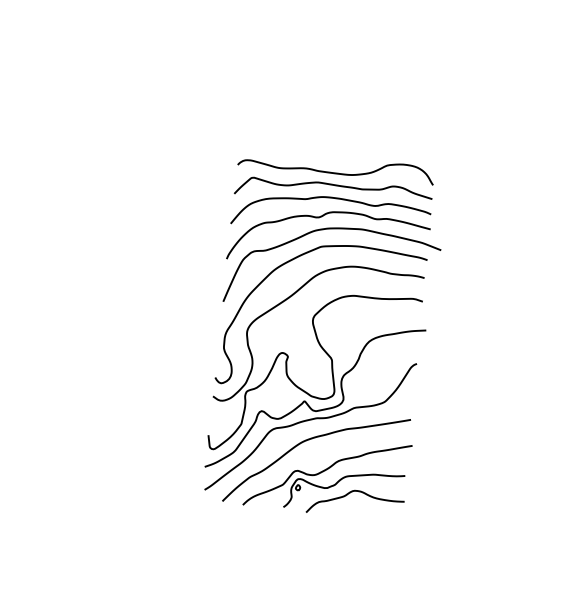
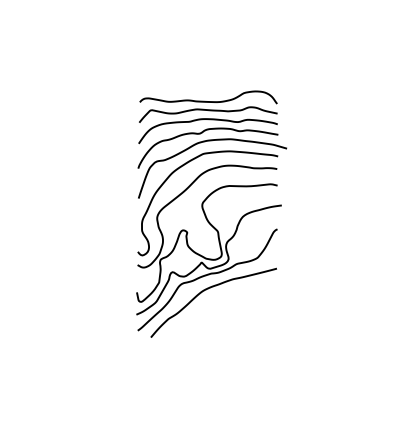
part: (327, 475) -> (222, 312), removed

